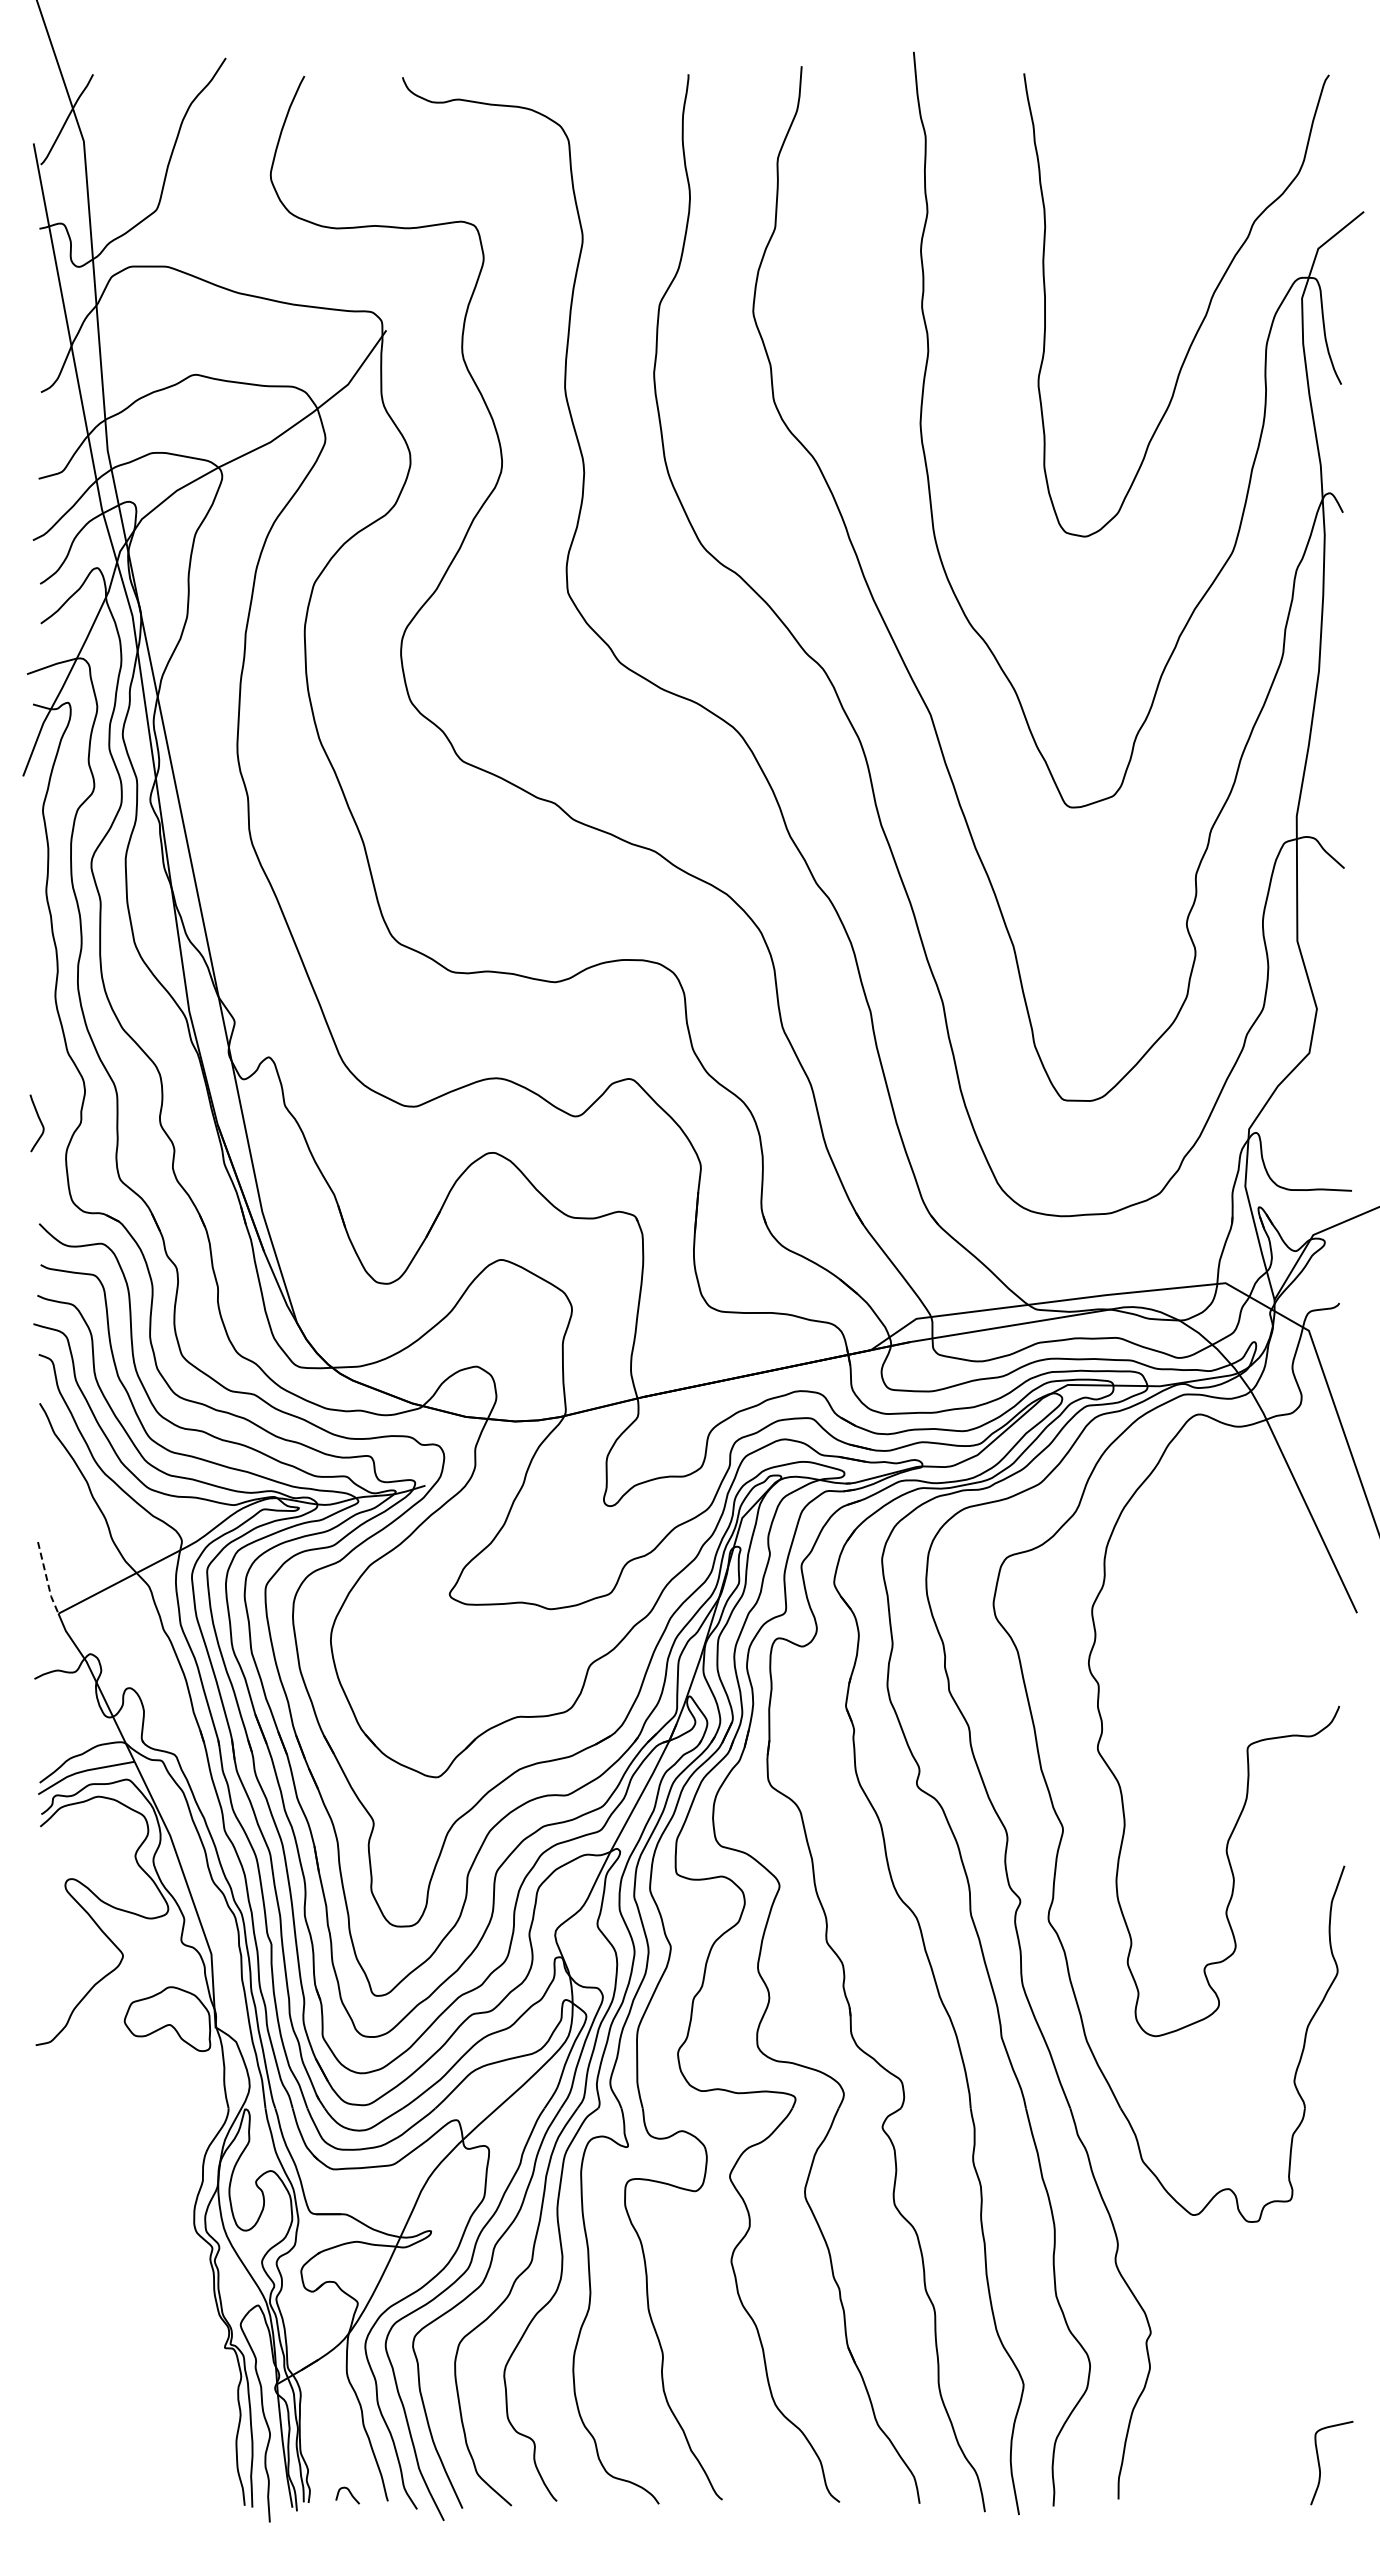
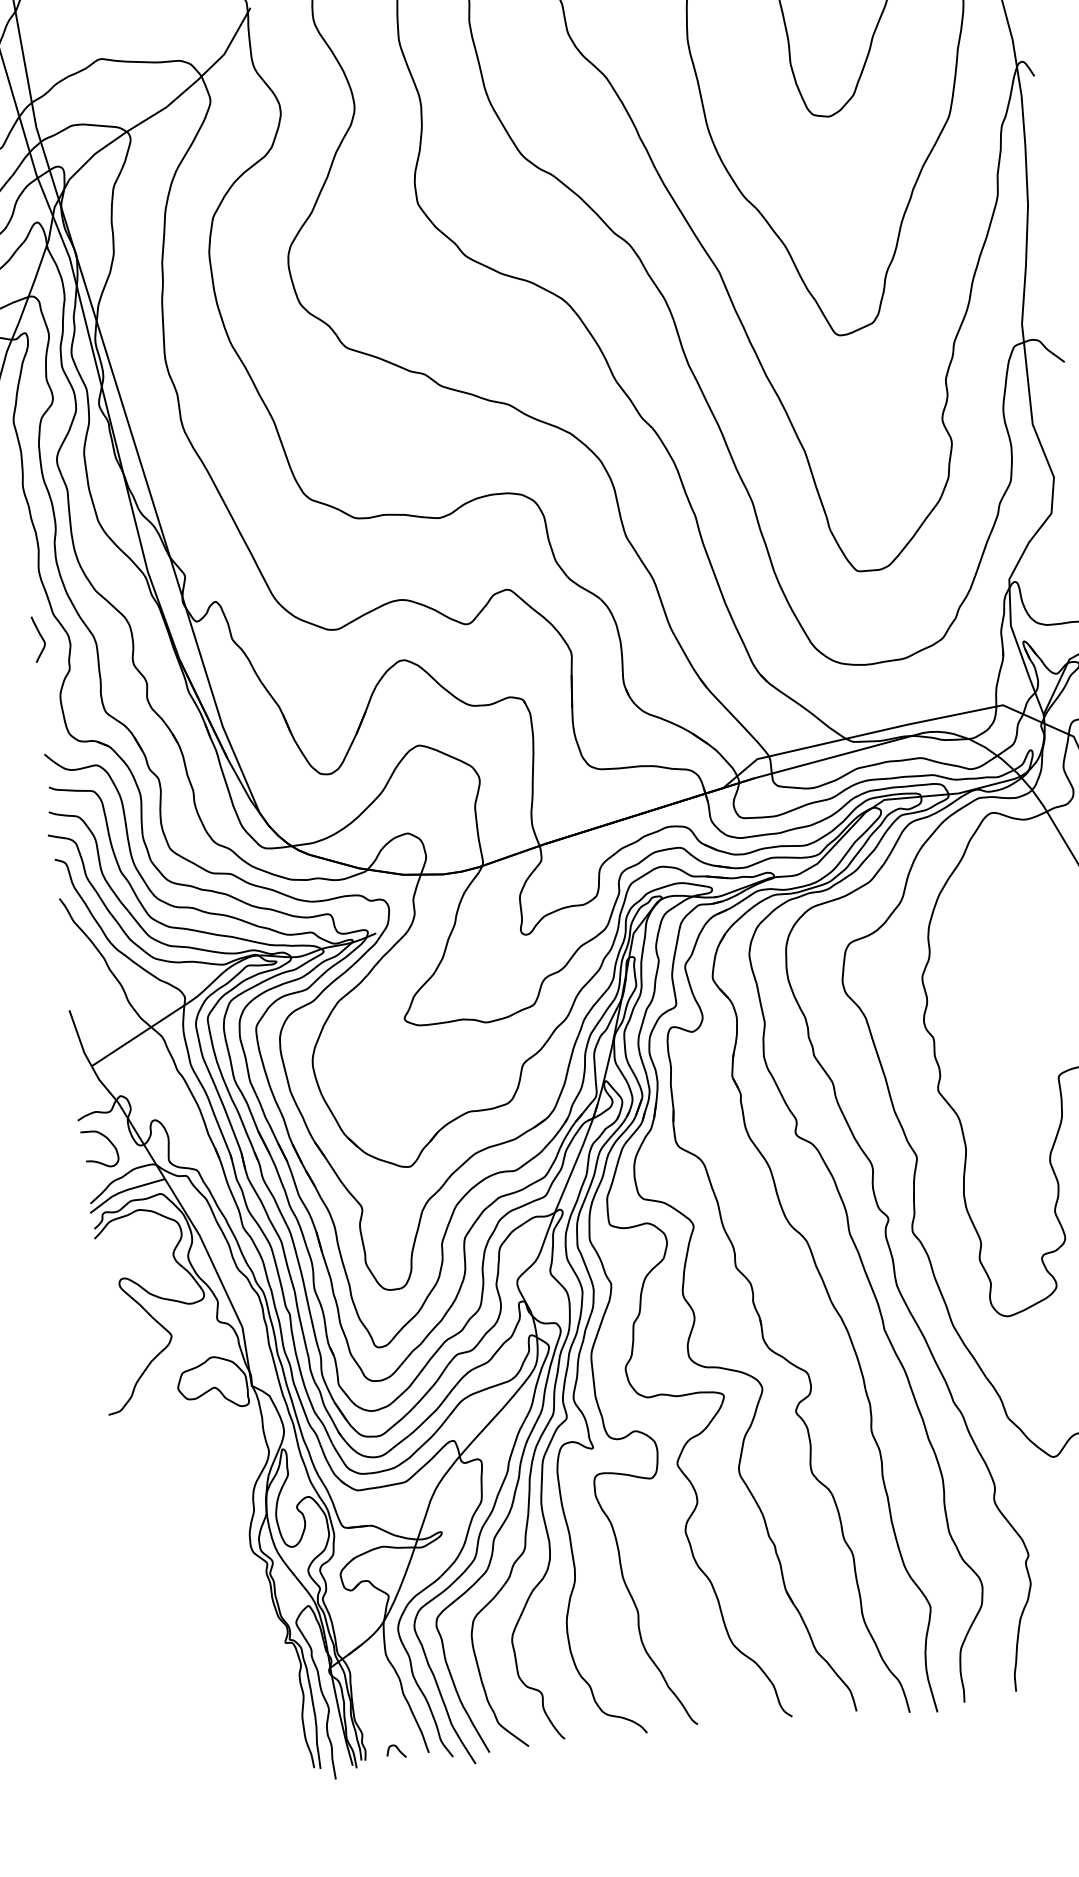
curve: (39, 1121) -> (40, 637), moved
line: (46, 1578) -> (79, 1038), dashed -> solid
curve: (69, 1707) -> (108, 1140), added

